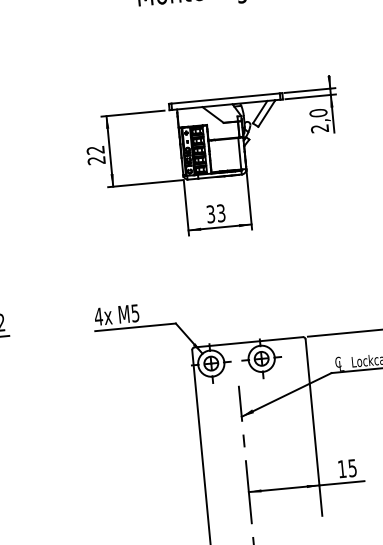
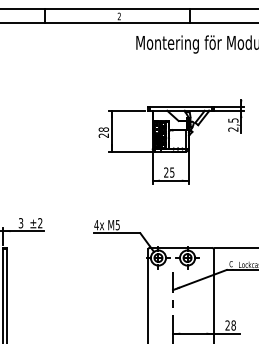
text: (318, 113) -> (233, 120), 2,0 -> 2,5
text: (95, 149) -> (103, 129), 22 -> 28
text: (216, 213) -> (169, 172), 33 -> 25
text: (347, 468) -> (230, 325), 15 -> 28

